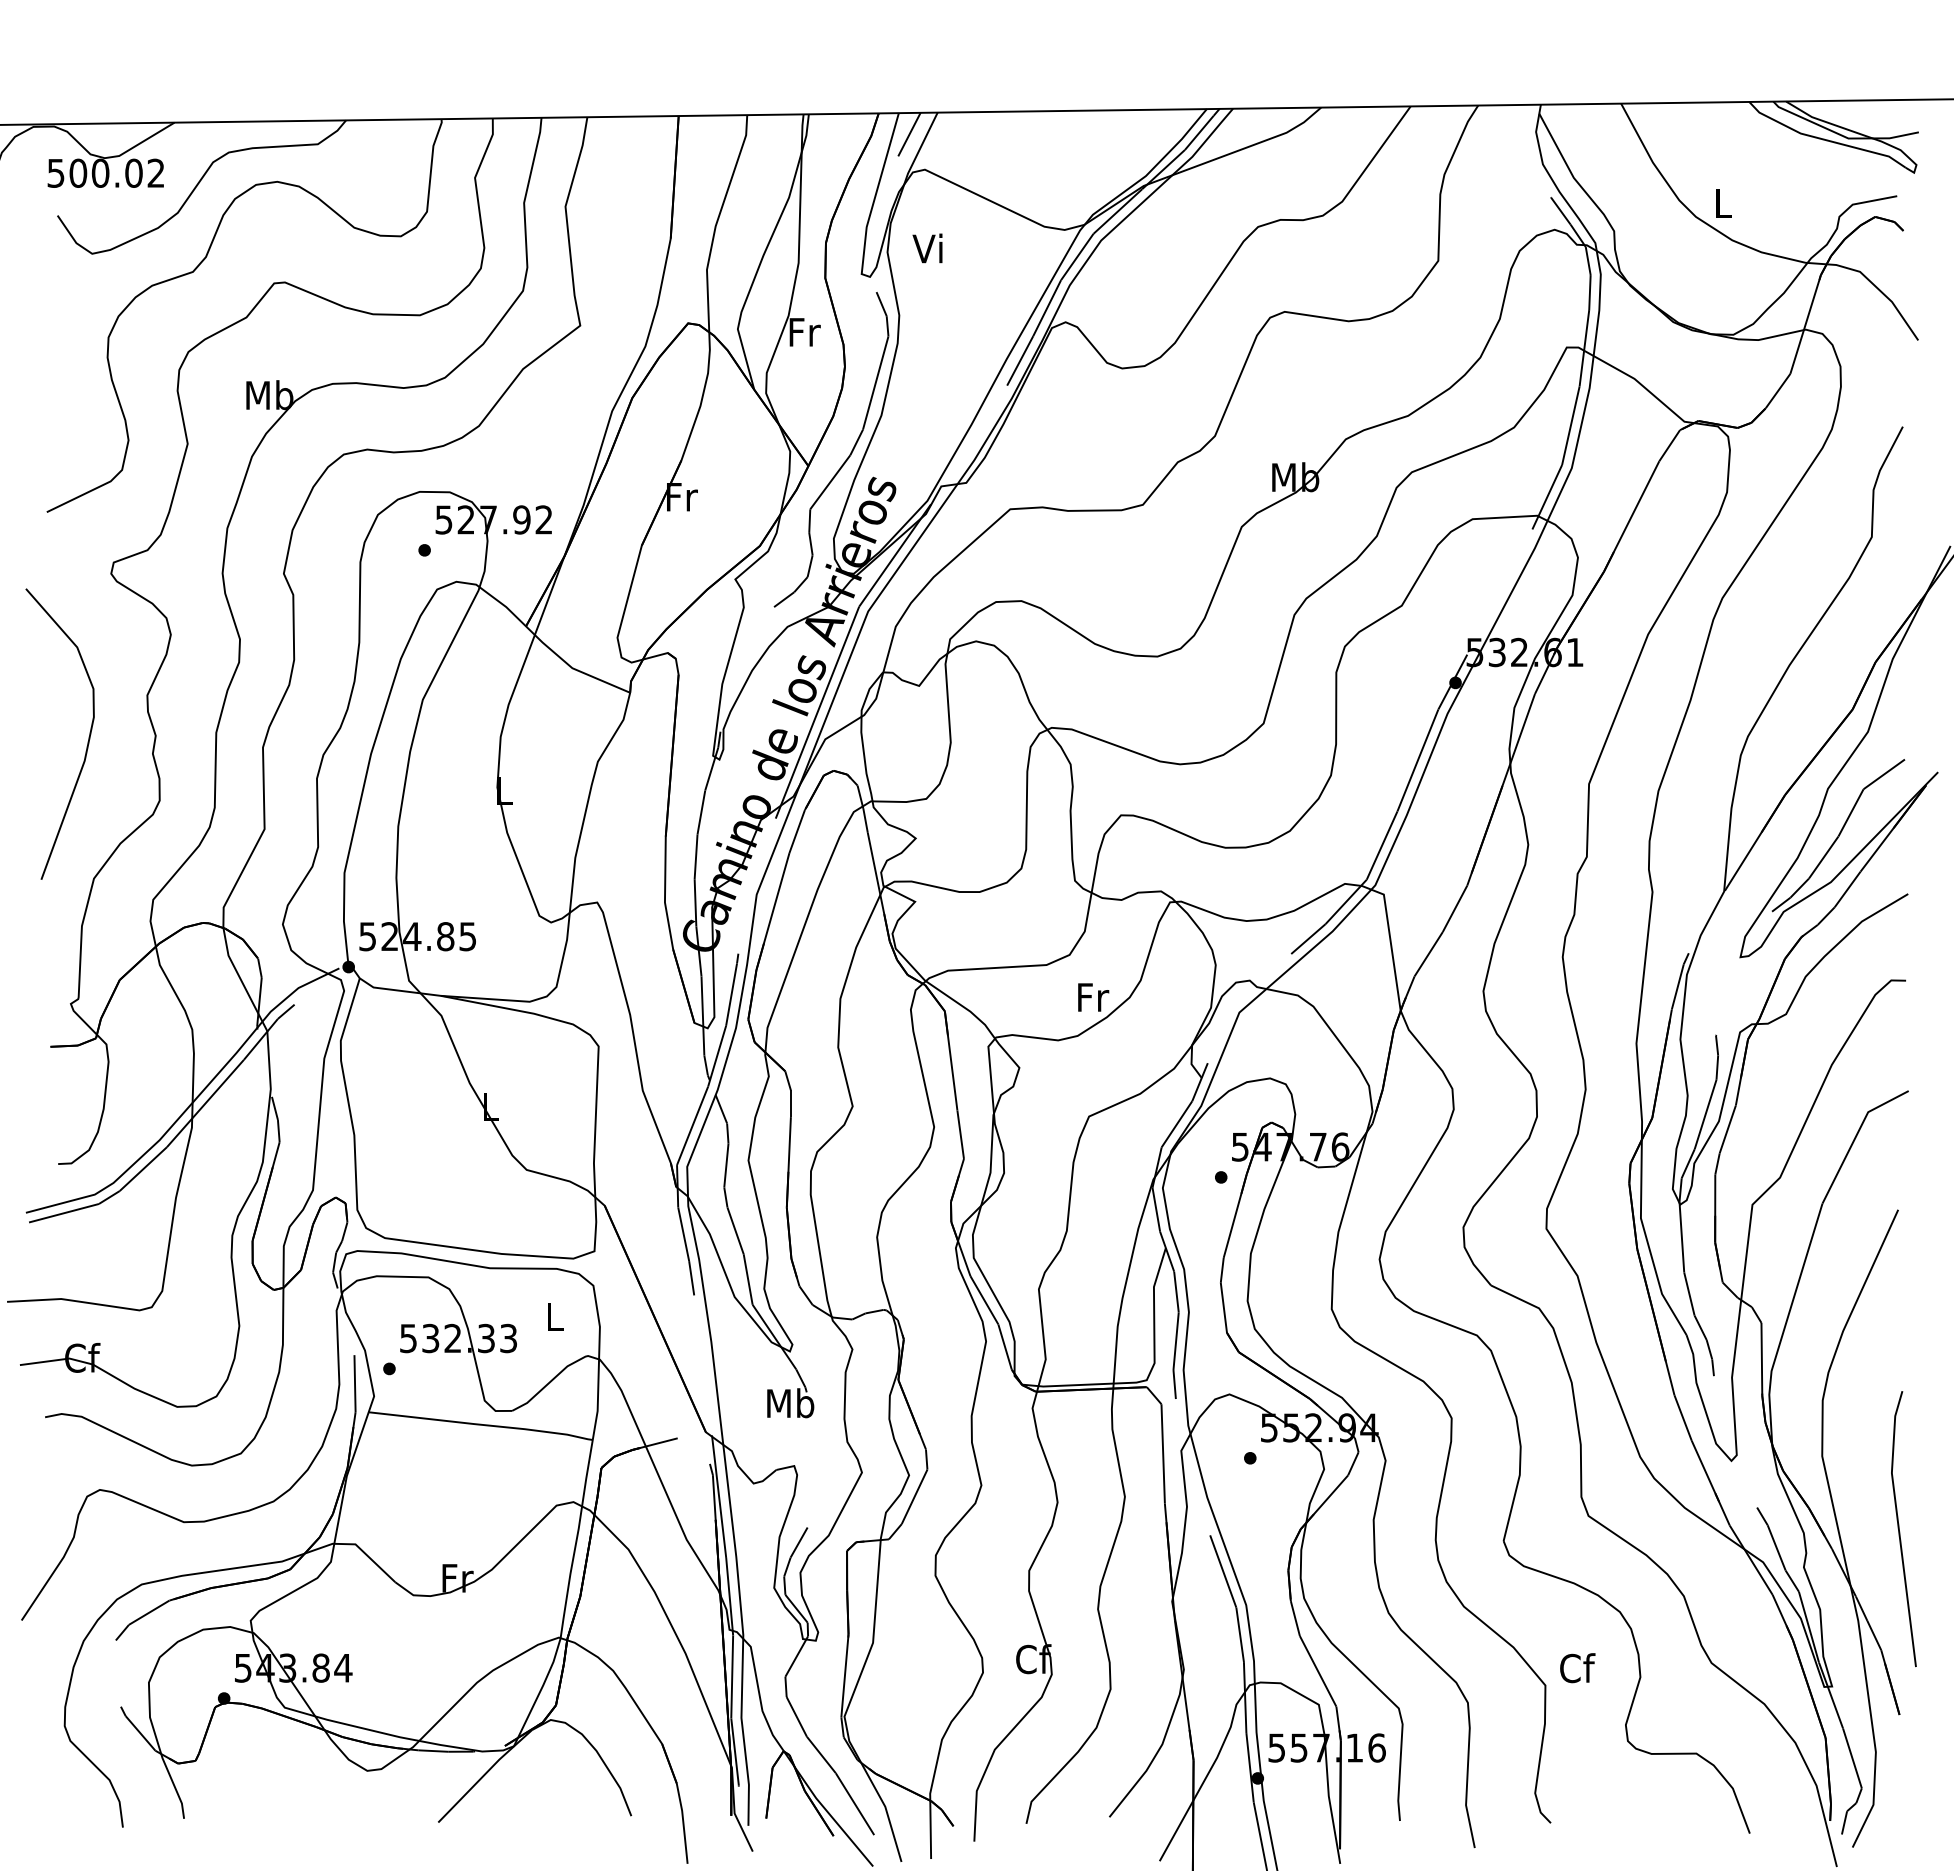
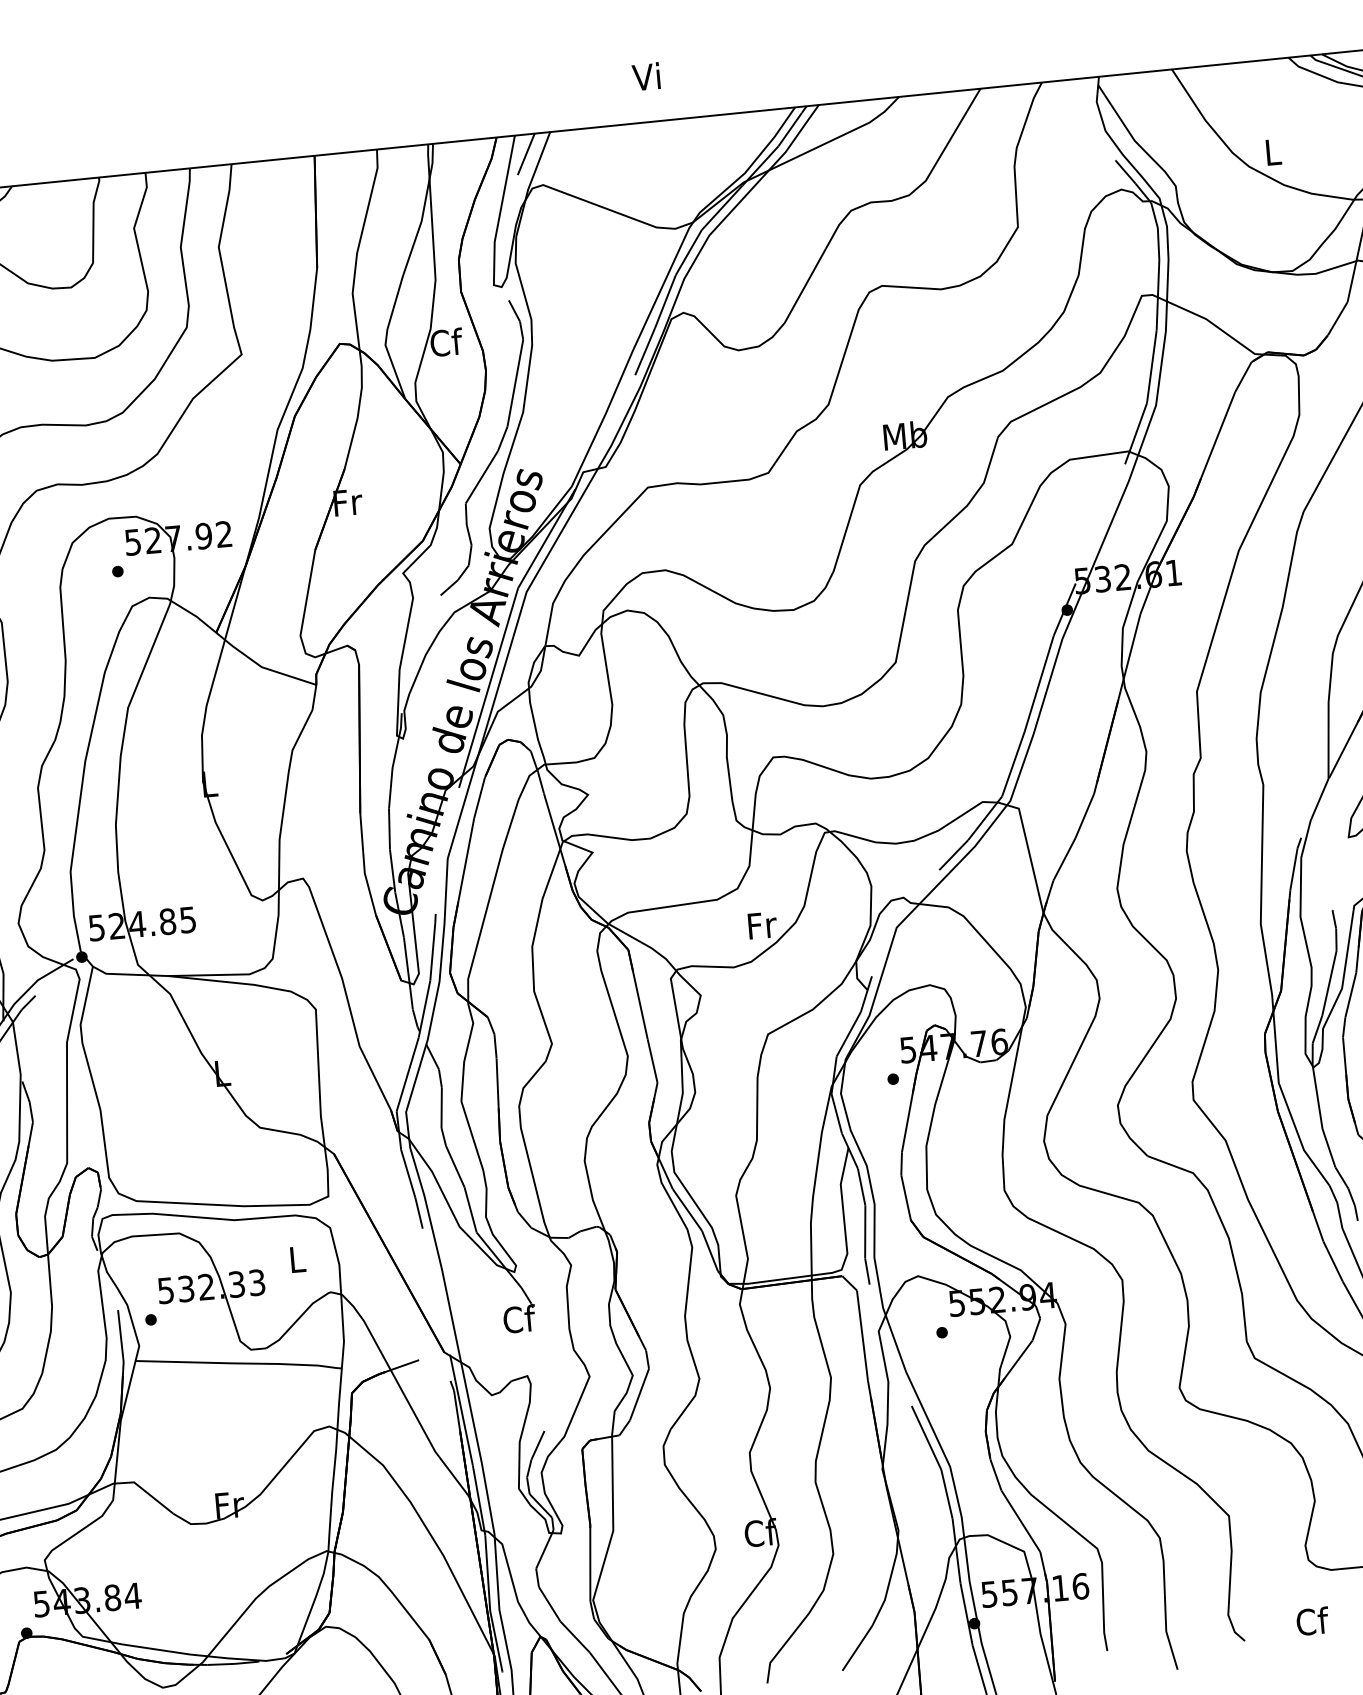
text: (927, 248) -> (646, 76), moved
text: (804, 331) -> (446, 342), Fr -> Cf
text: (790, 1403) -> (519, 1319), Mb -> Cf
text: (1577, 1668) -> (1312, 1621), moved

